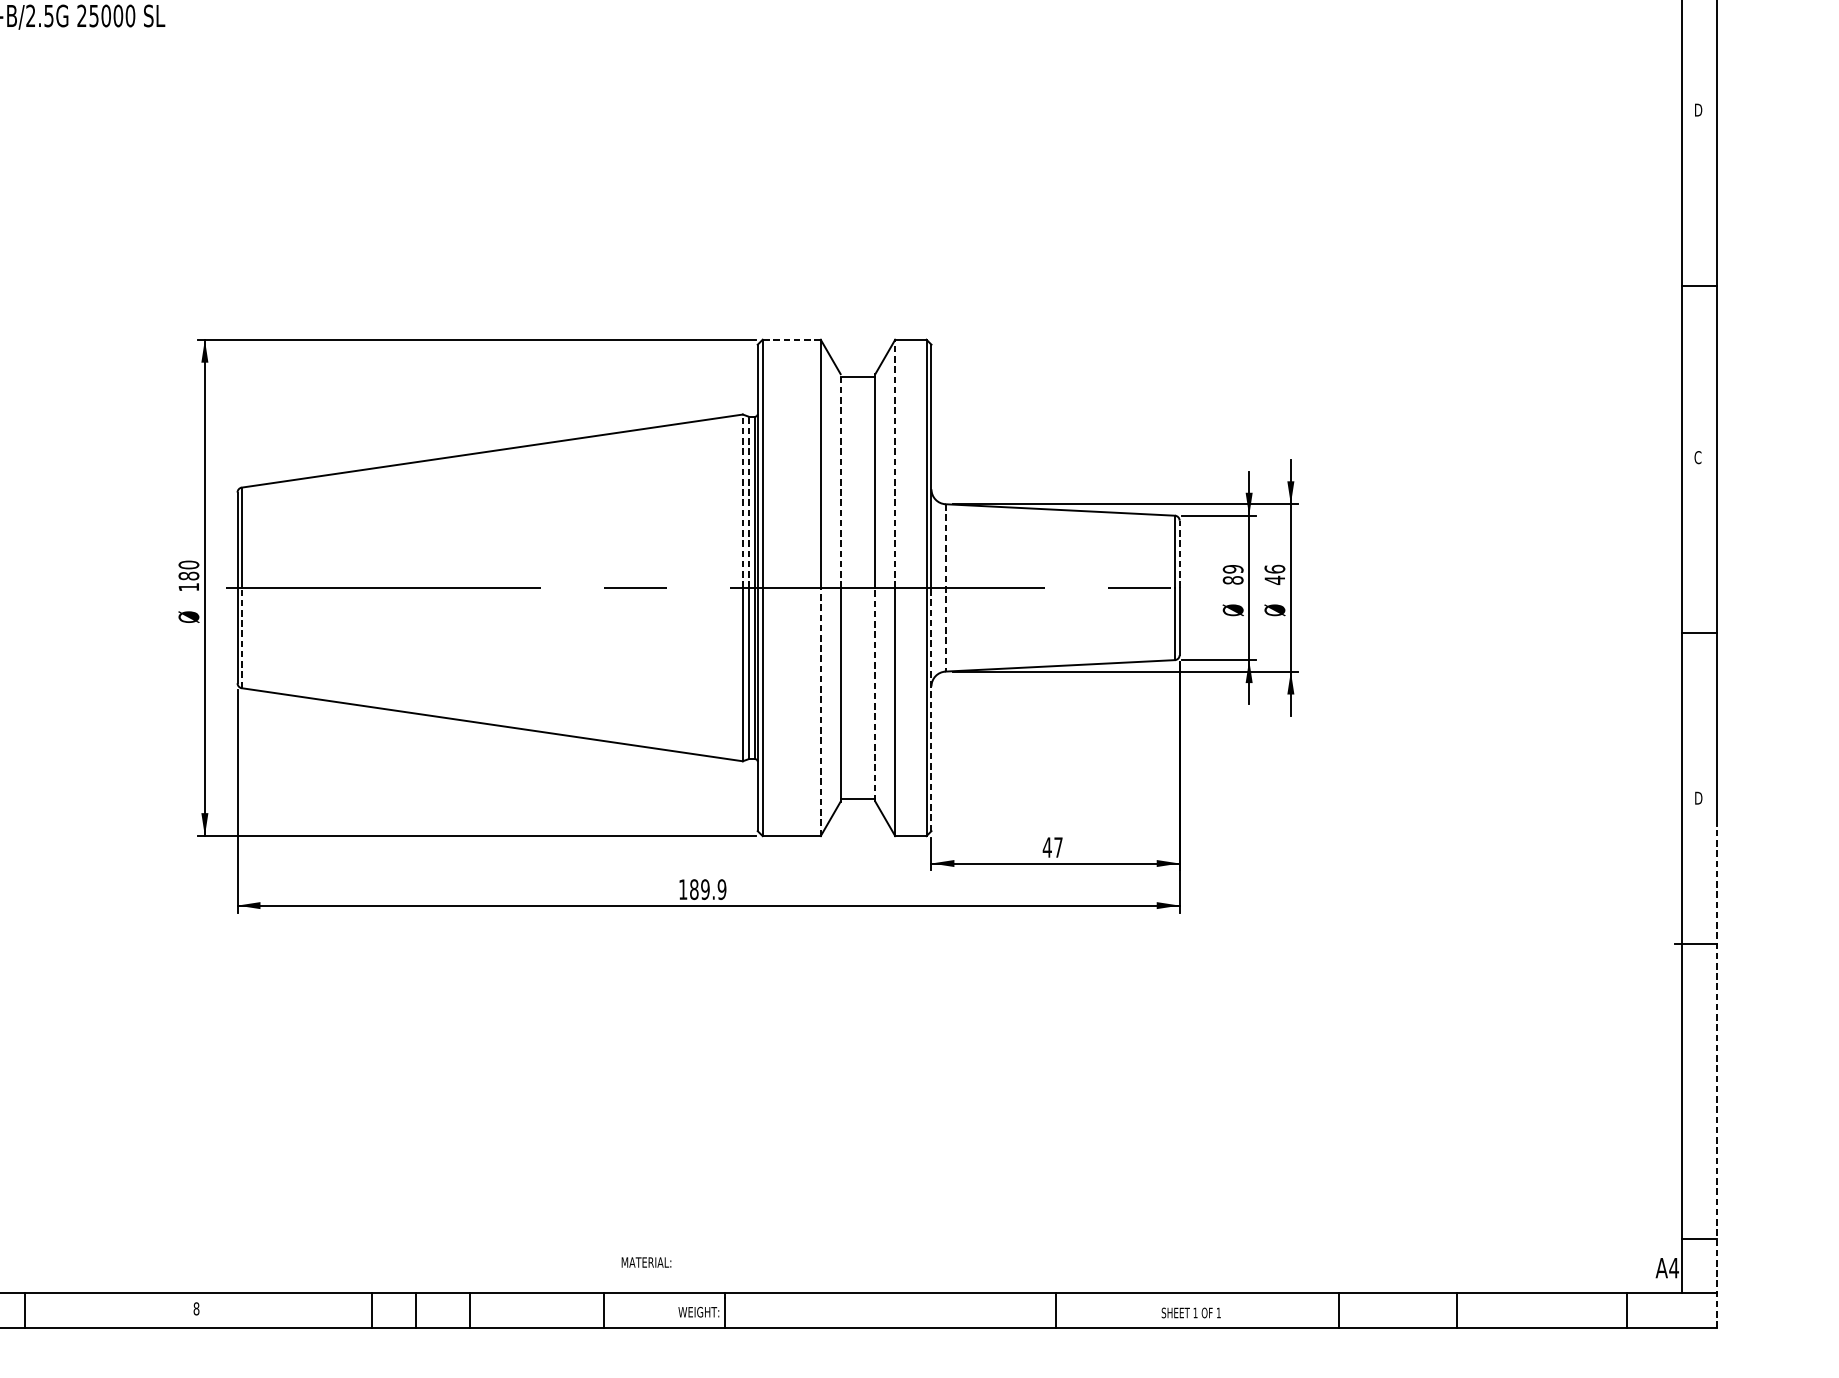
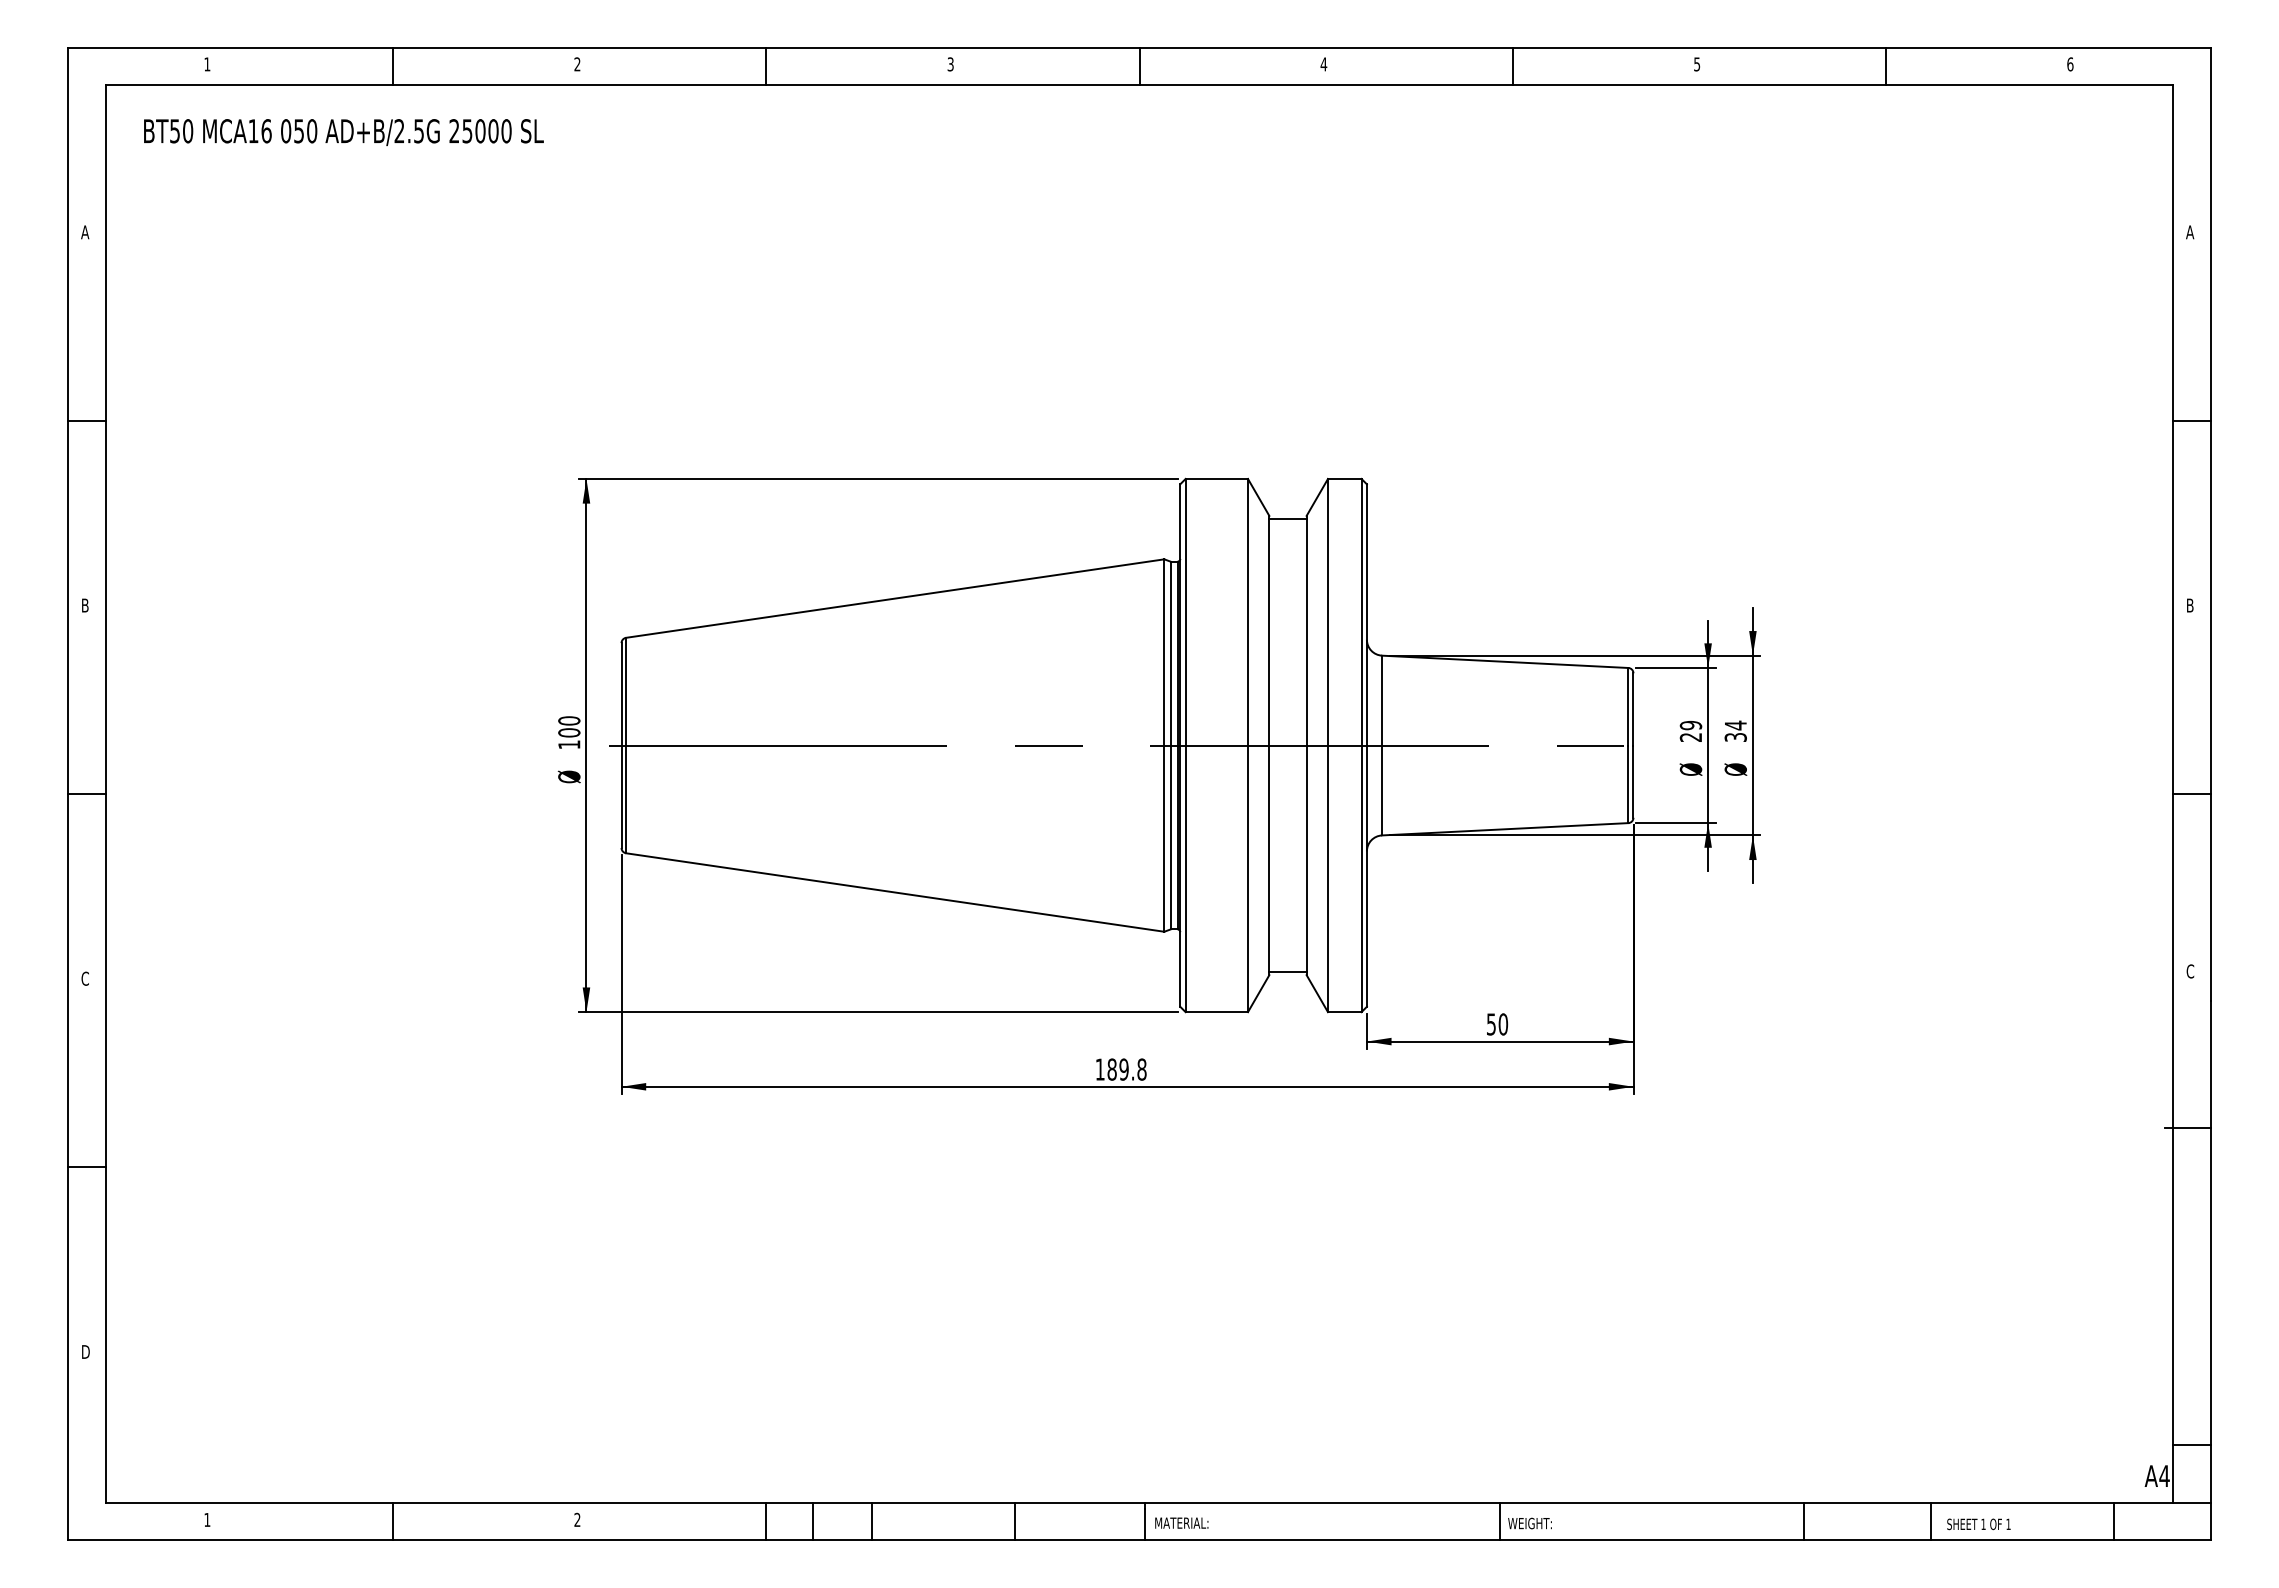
text: (1698, 110) -> (2190, 232), D -> A
line: (791, 339) -> (1216, 478), dashed -> solid
text: (1697, 457) -> (2189, 605), C -> B
line: (894, 463) -> (1327, 611), dashed -> solid
line: (840, 480) -> (1269, 630), dashed -> solid
line: (743, 500) -> (1164, 651), dashed -> solid
line: (748, 502) -> (1170, 653), dashed -> solid
line: (1179, 553) -> (1633, 708), dashed -> solid
text: (1274, 574) -> (1735, 731), 46 -> 34
text: (189, 575) -> (569, 732), 180 -> 100
text: (1232, 580) -> (1690, 737), 89 -> 29
line: (945, 587) -> (1382, 745), dashed -> solid
line: (242, 638) -> (626, 799), dashed -> solid
line: (875, 694) -> (1306, 860), dashed -> solid
line: (931, 709) -> (1366, 876), dashed -> solid
line: (821, 711) -> (1248, 878), dashed -> solid
text: (1698, 798) -> (2190, 971), D -> C
text: (1053, 847) -> (1497, 1024), 47 -> 50
text: (721, 889) -> (1141, 1069), 189.9 -> 189.8
line: (1716, 1076) -> (2210, 1270), dashed -> solid
text: (646, 1261) -> (1181, 1522), moved
text: (196, 1309) -> (577, 1520), 8 -> 2
text: (698, 1312) -> (1529, 1523), moved
text: (1190, 1313) -> (1978, 1524), moved

